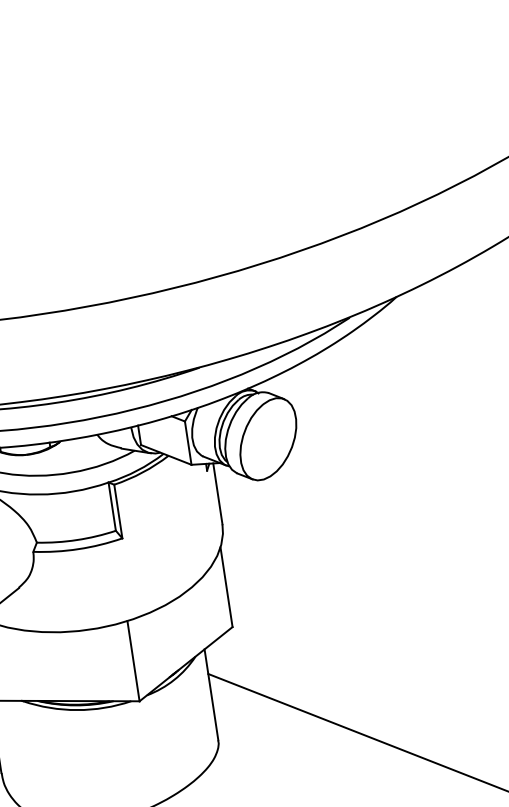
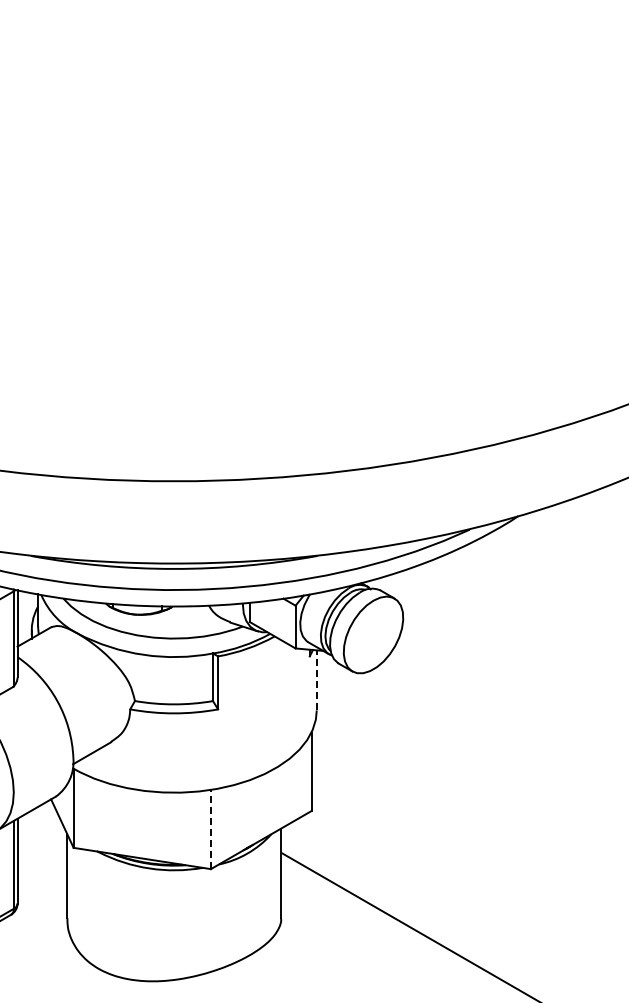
line: (217, 493) -> (316, 679), solid -> dashed
line: (133, 661) -> (210, 829), solid -> dashed

